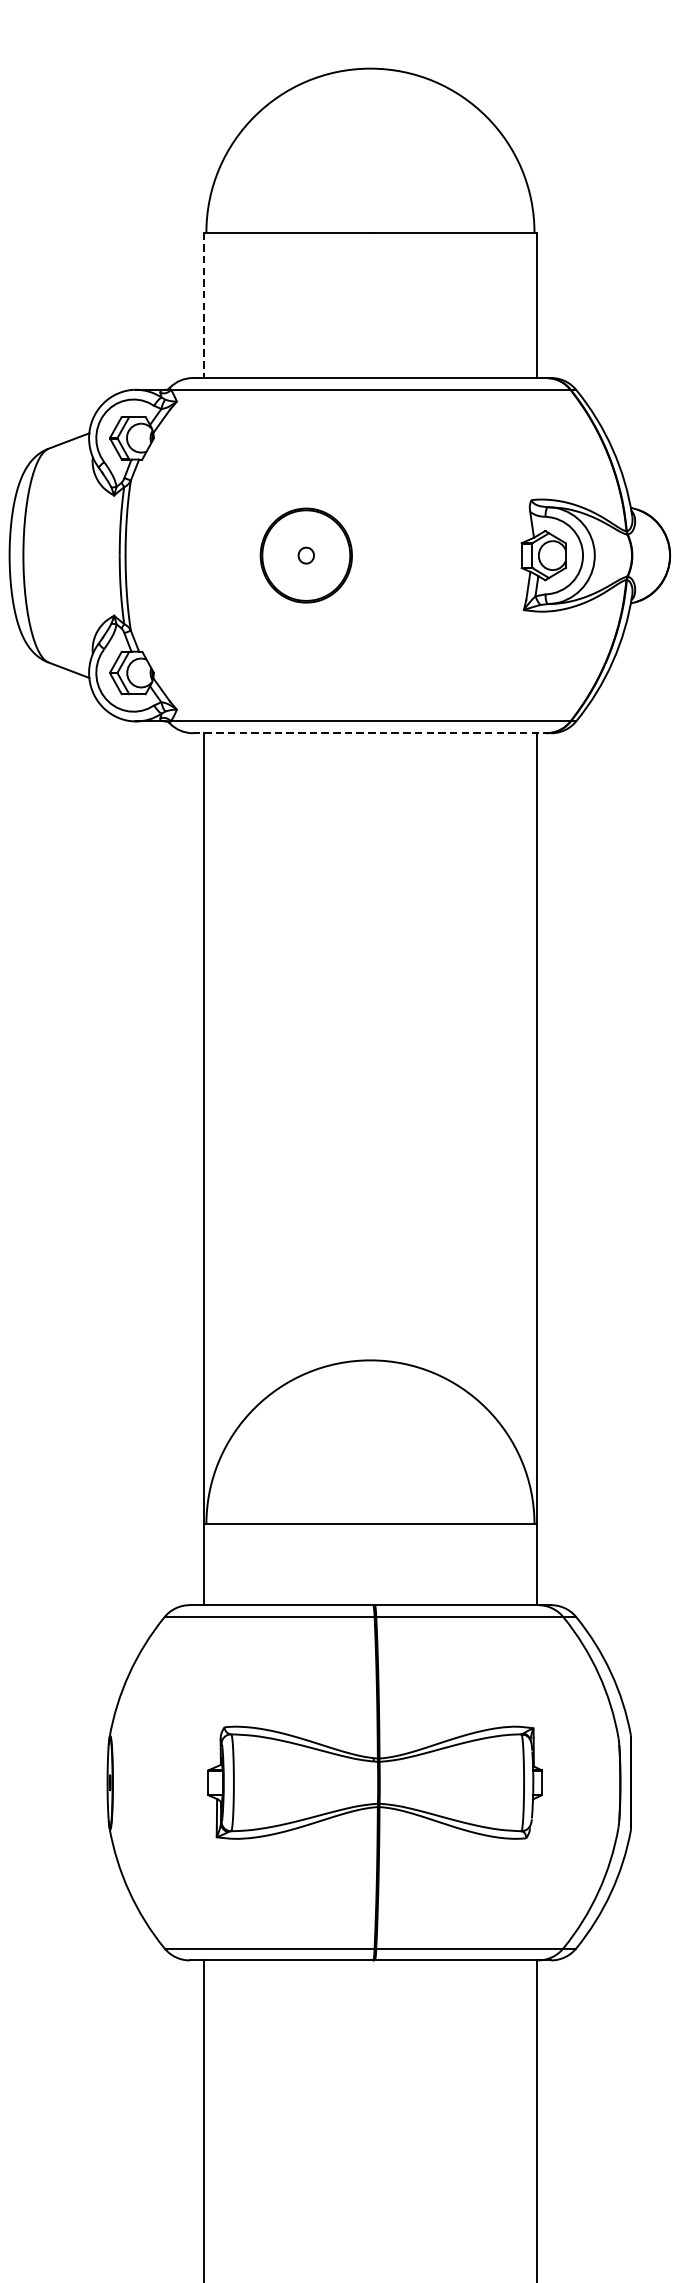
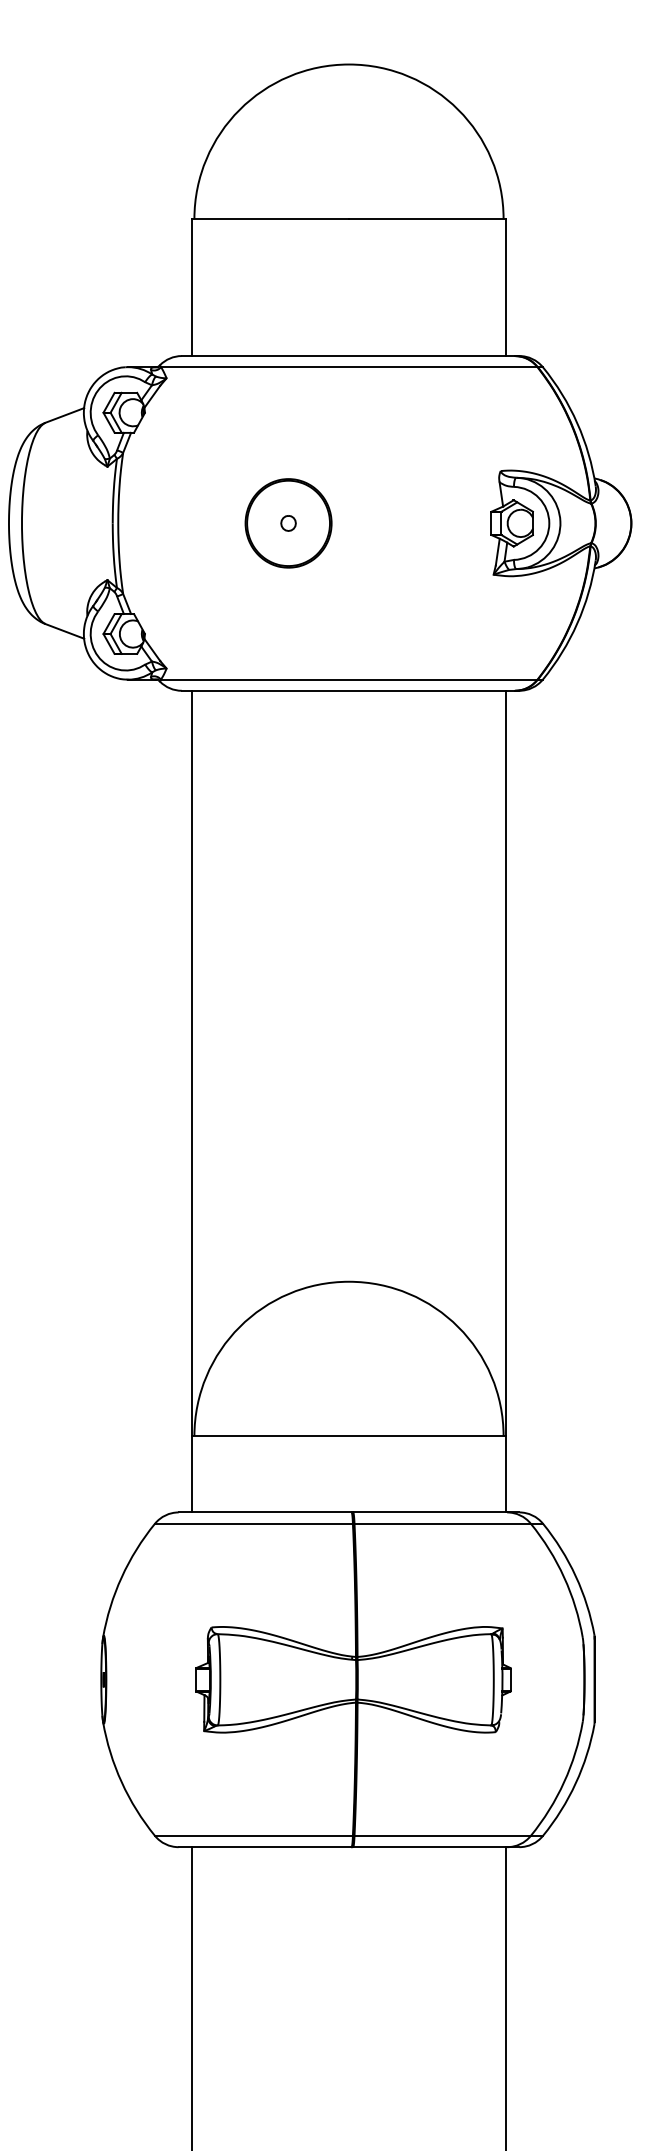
line: (204, 306) -> (192, 288), dashed -> solid
line: (369, 732) -> (348, 690), dashed -> solid

